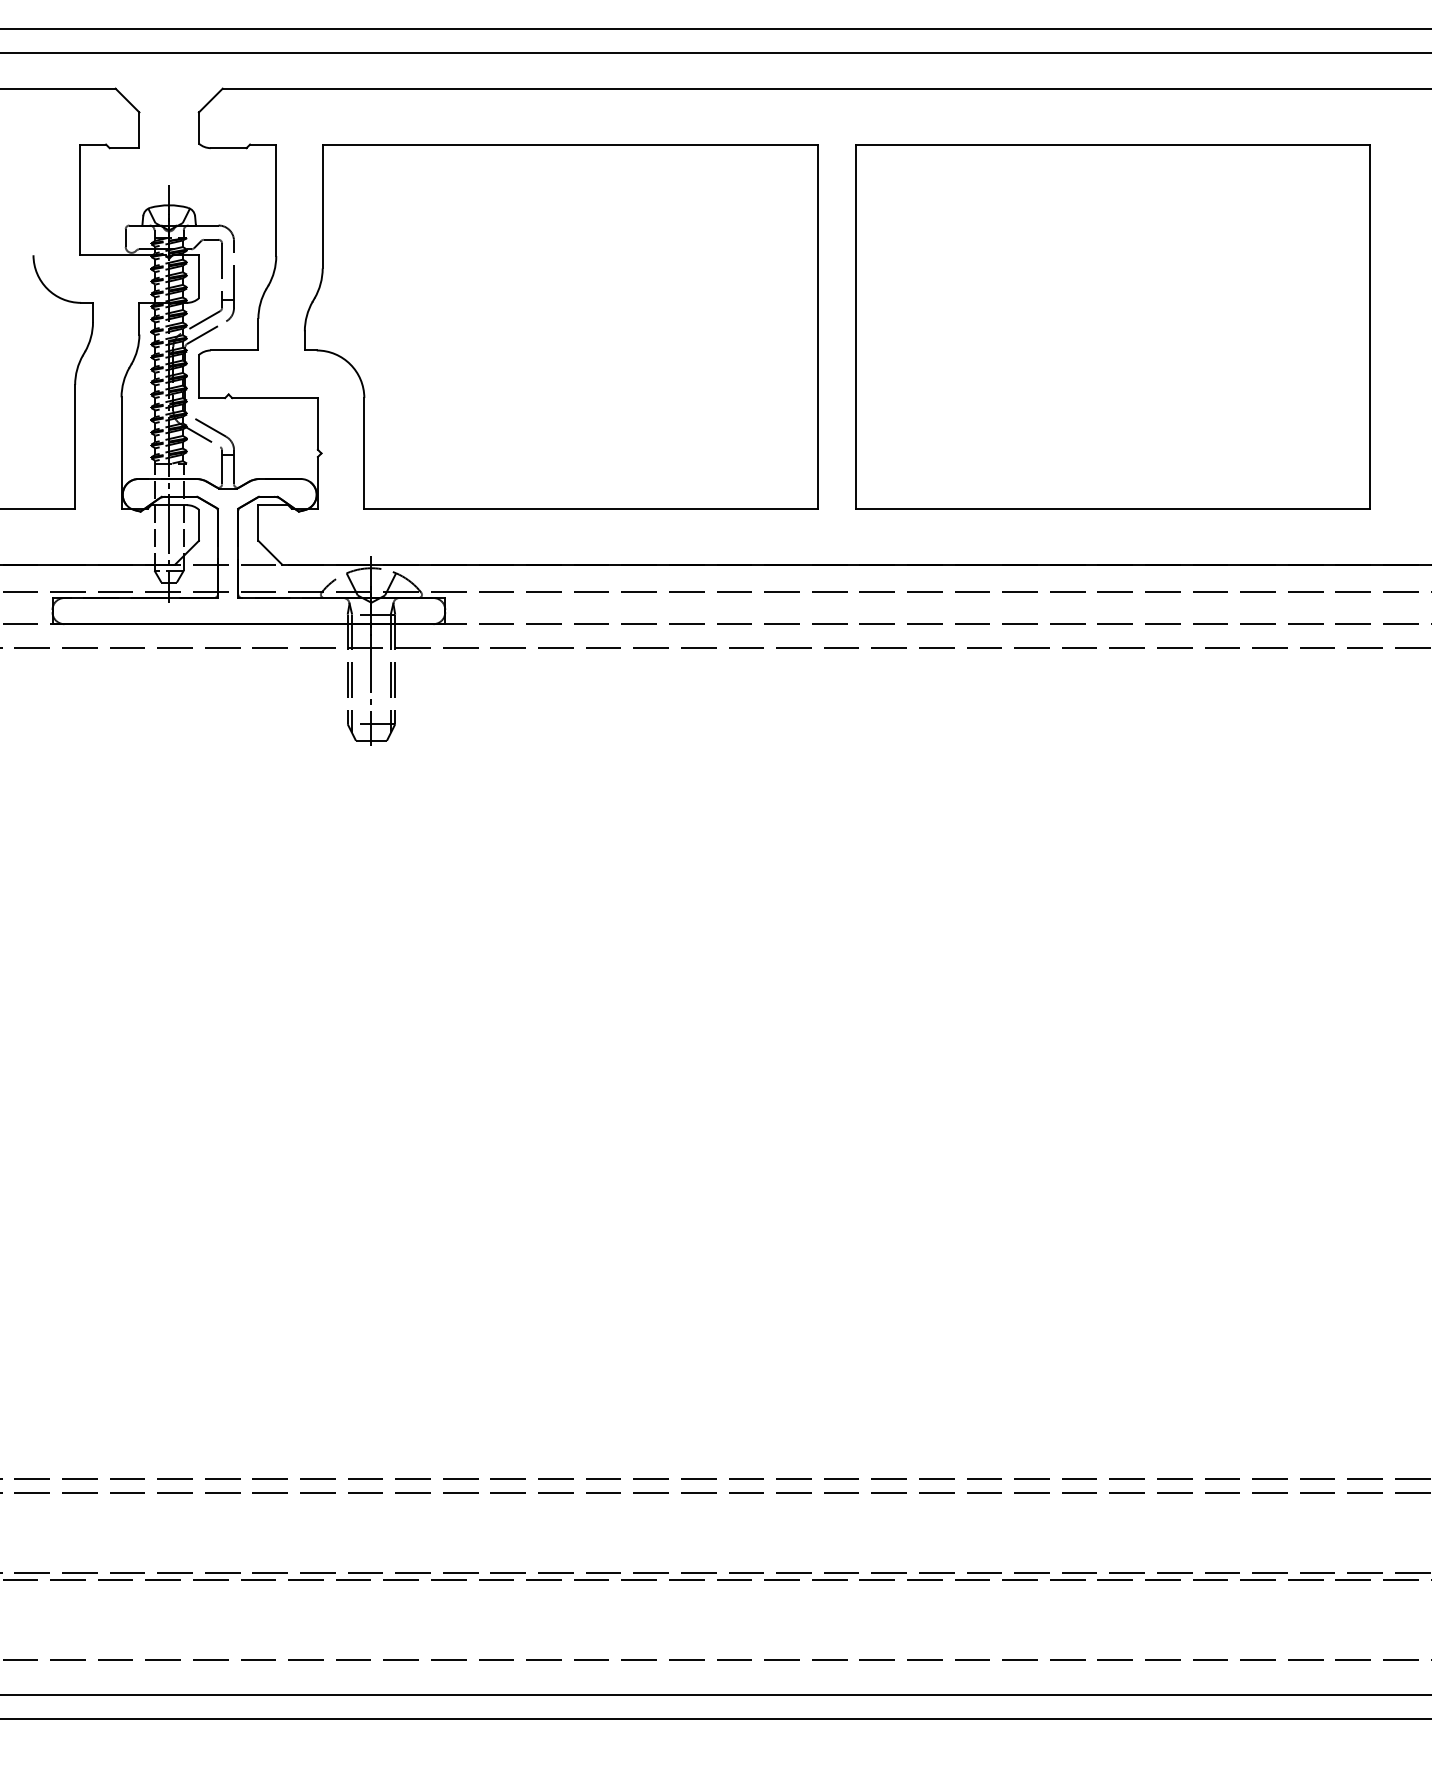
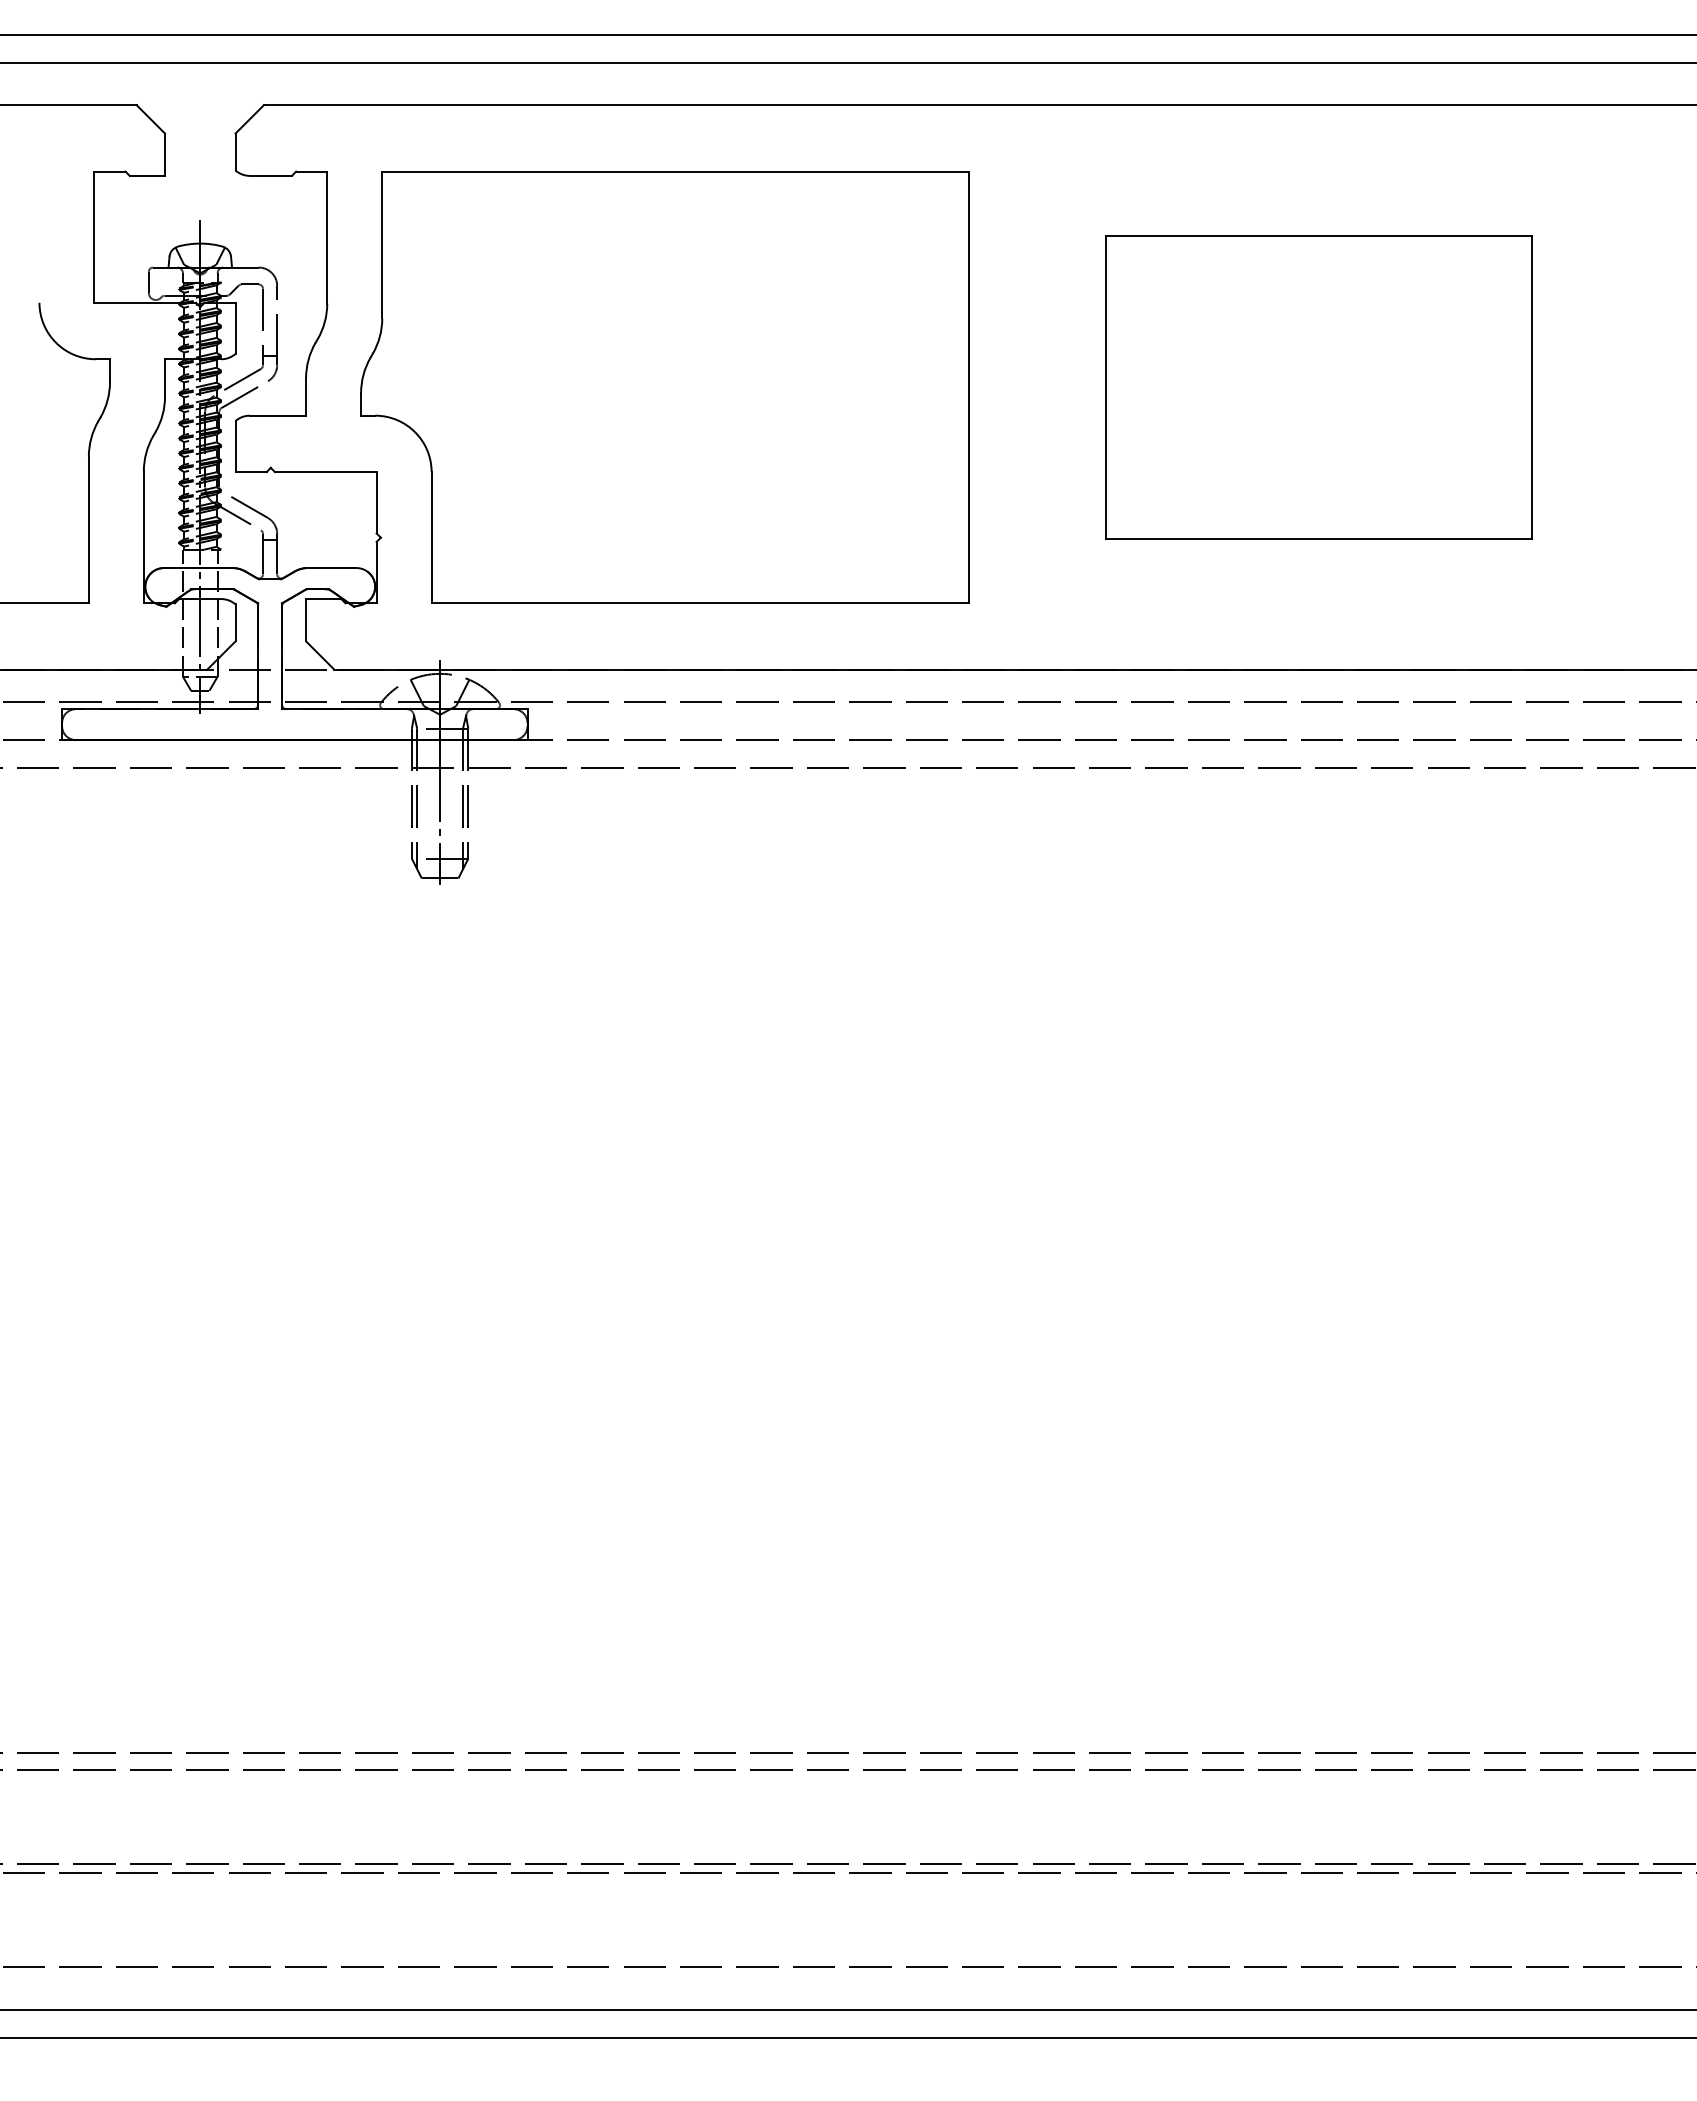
part: (1112, 326) -> (1318, 387), size x0.7

